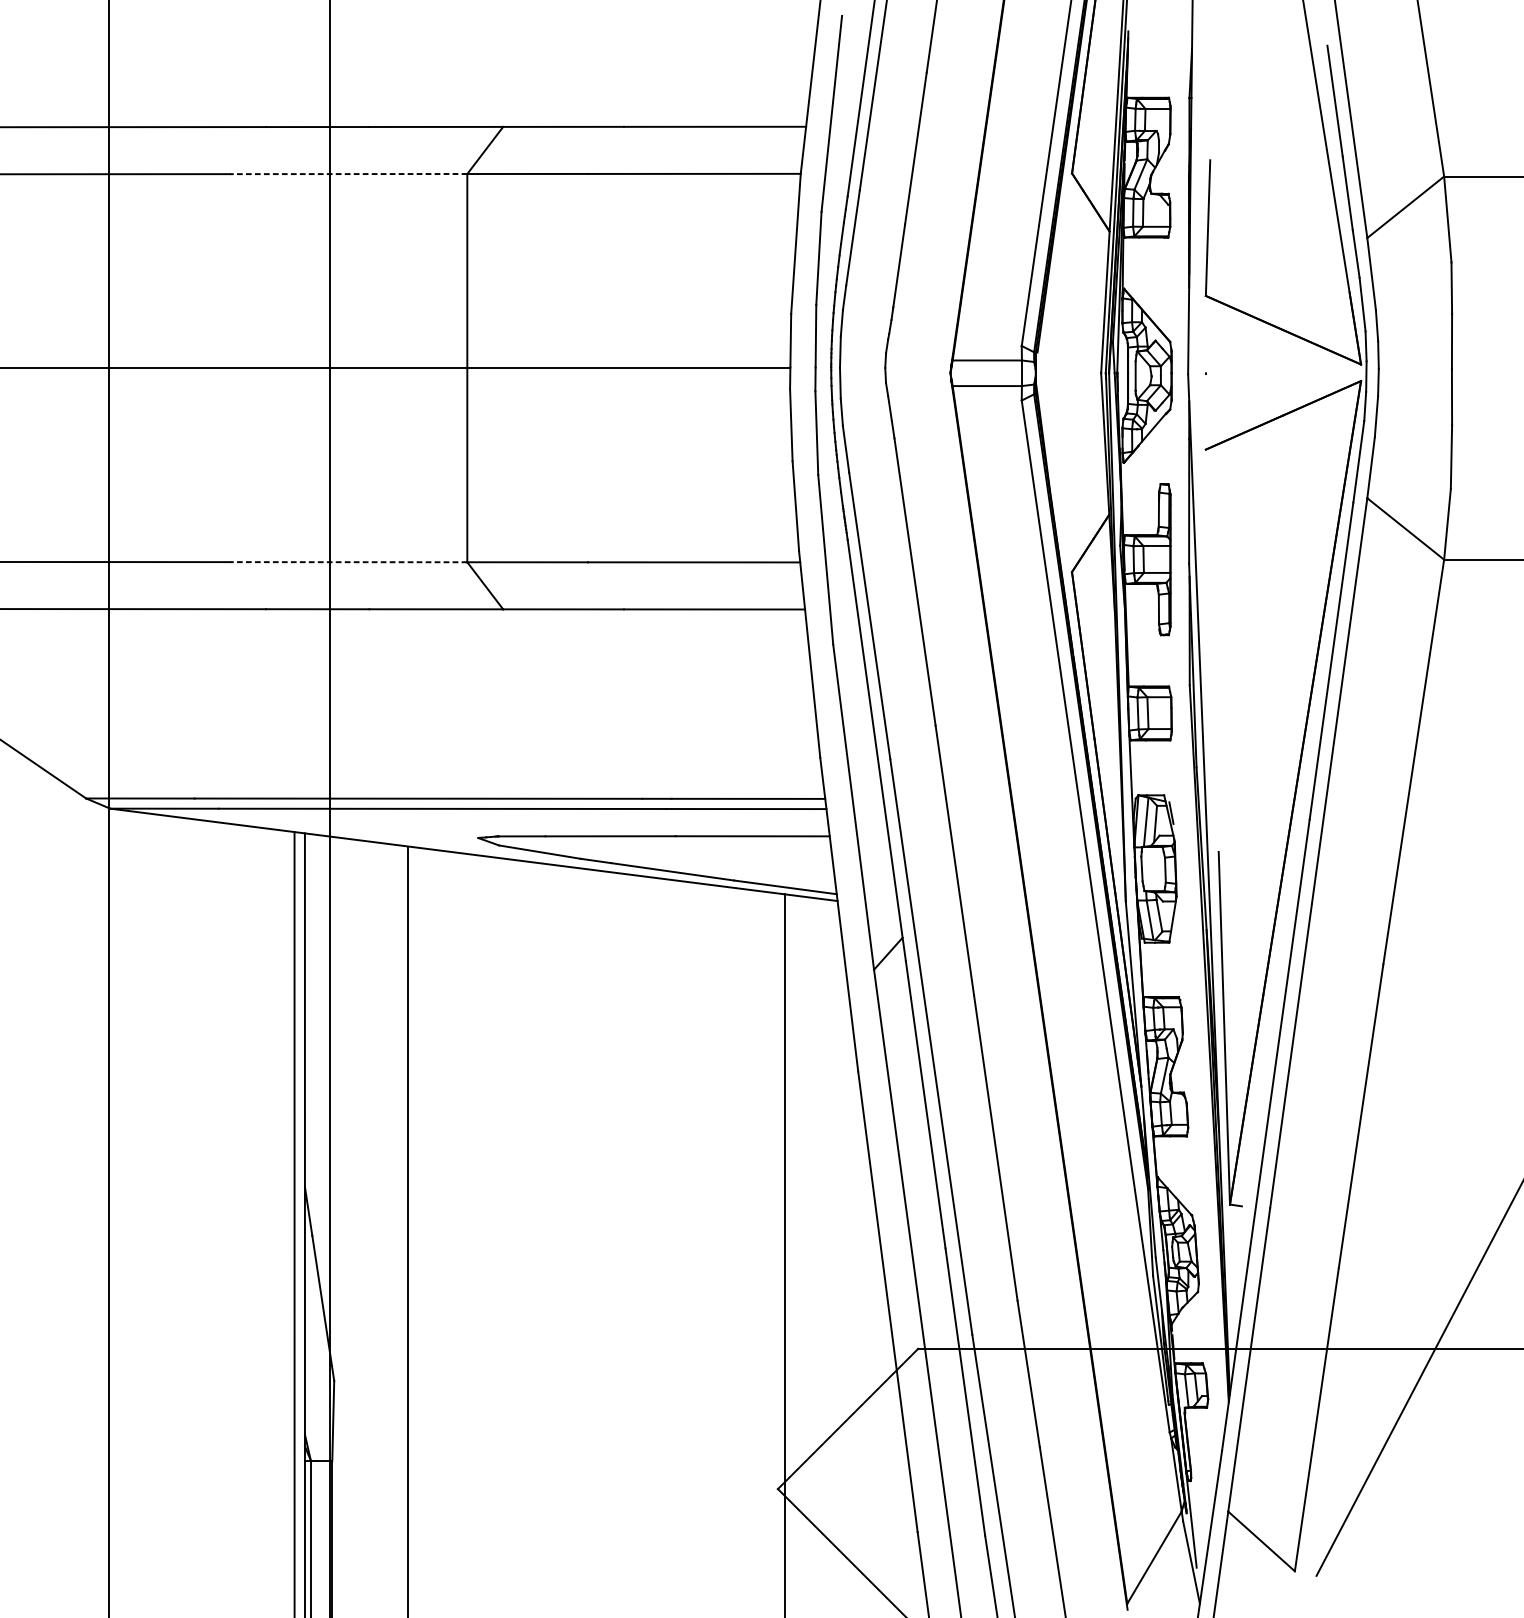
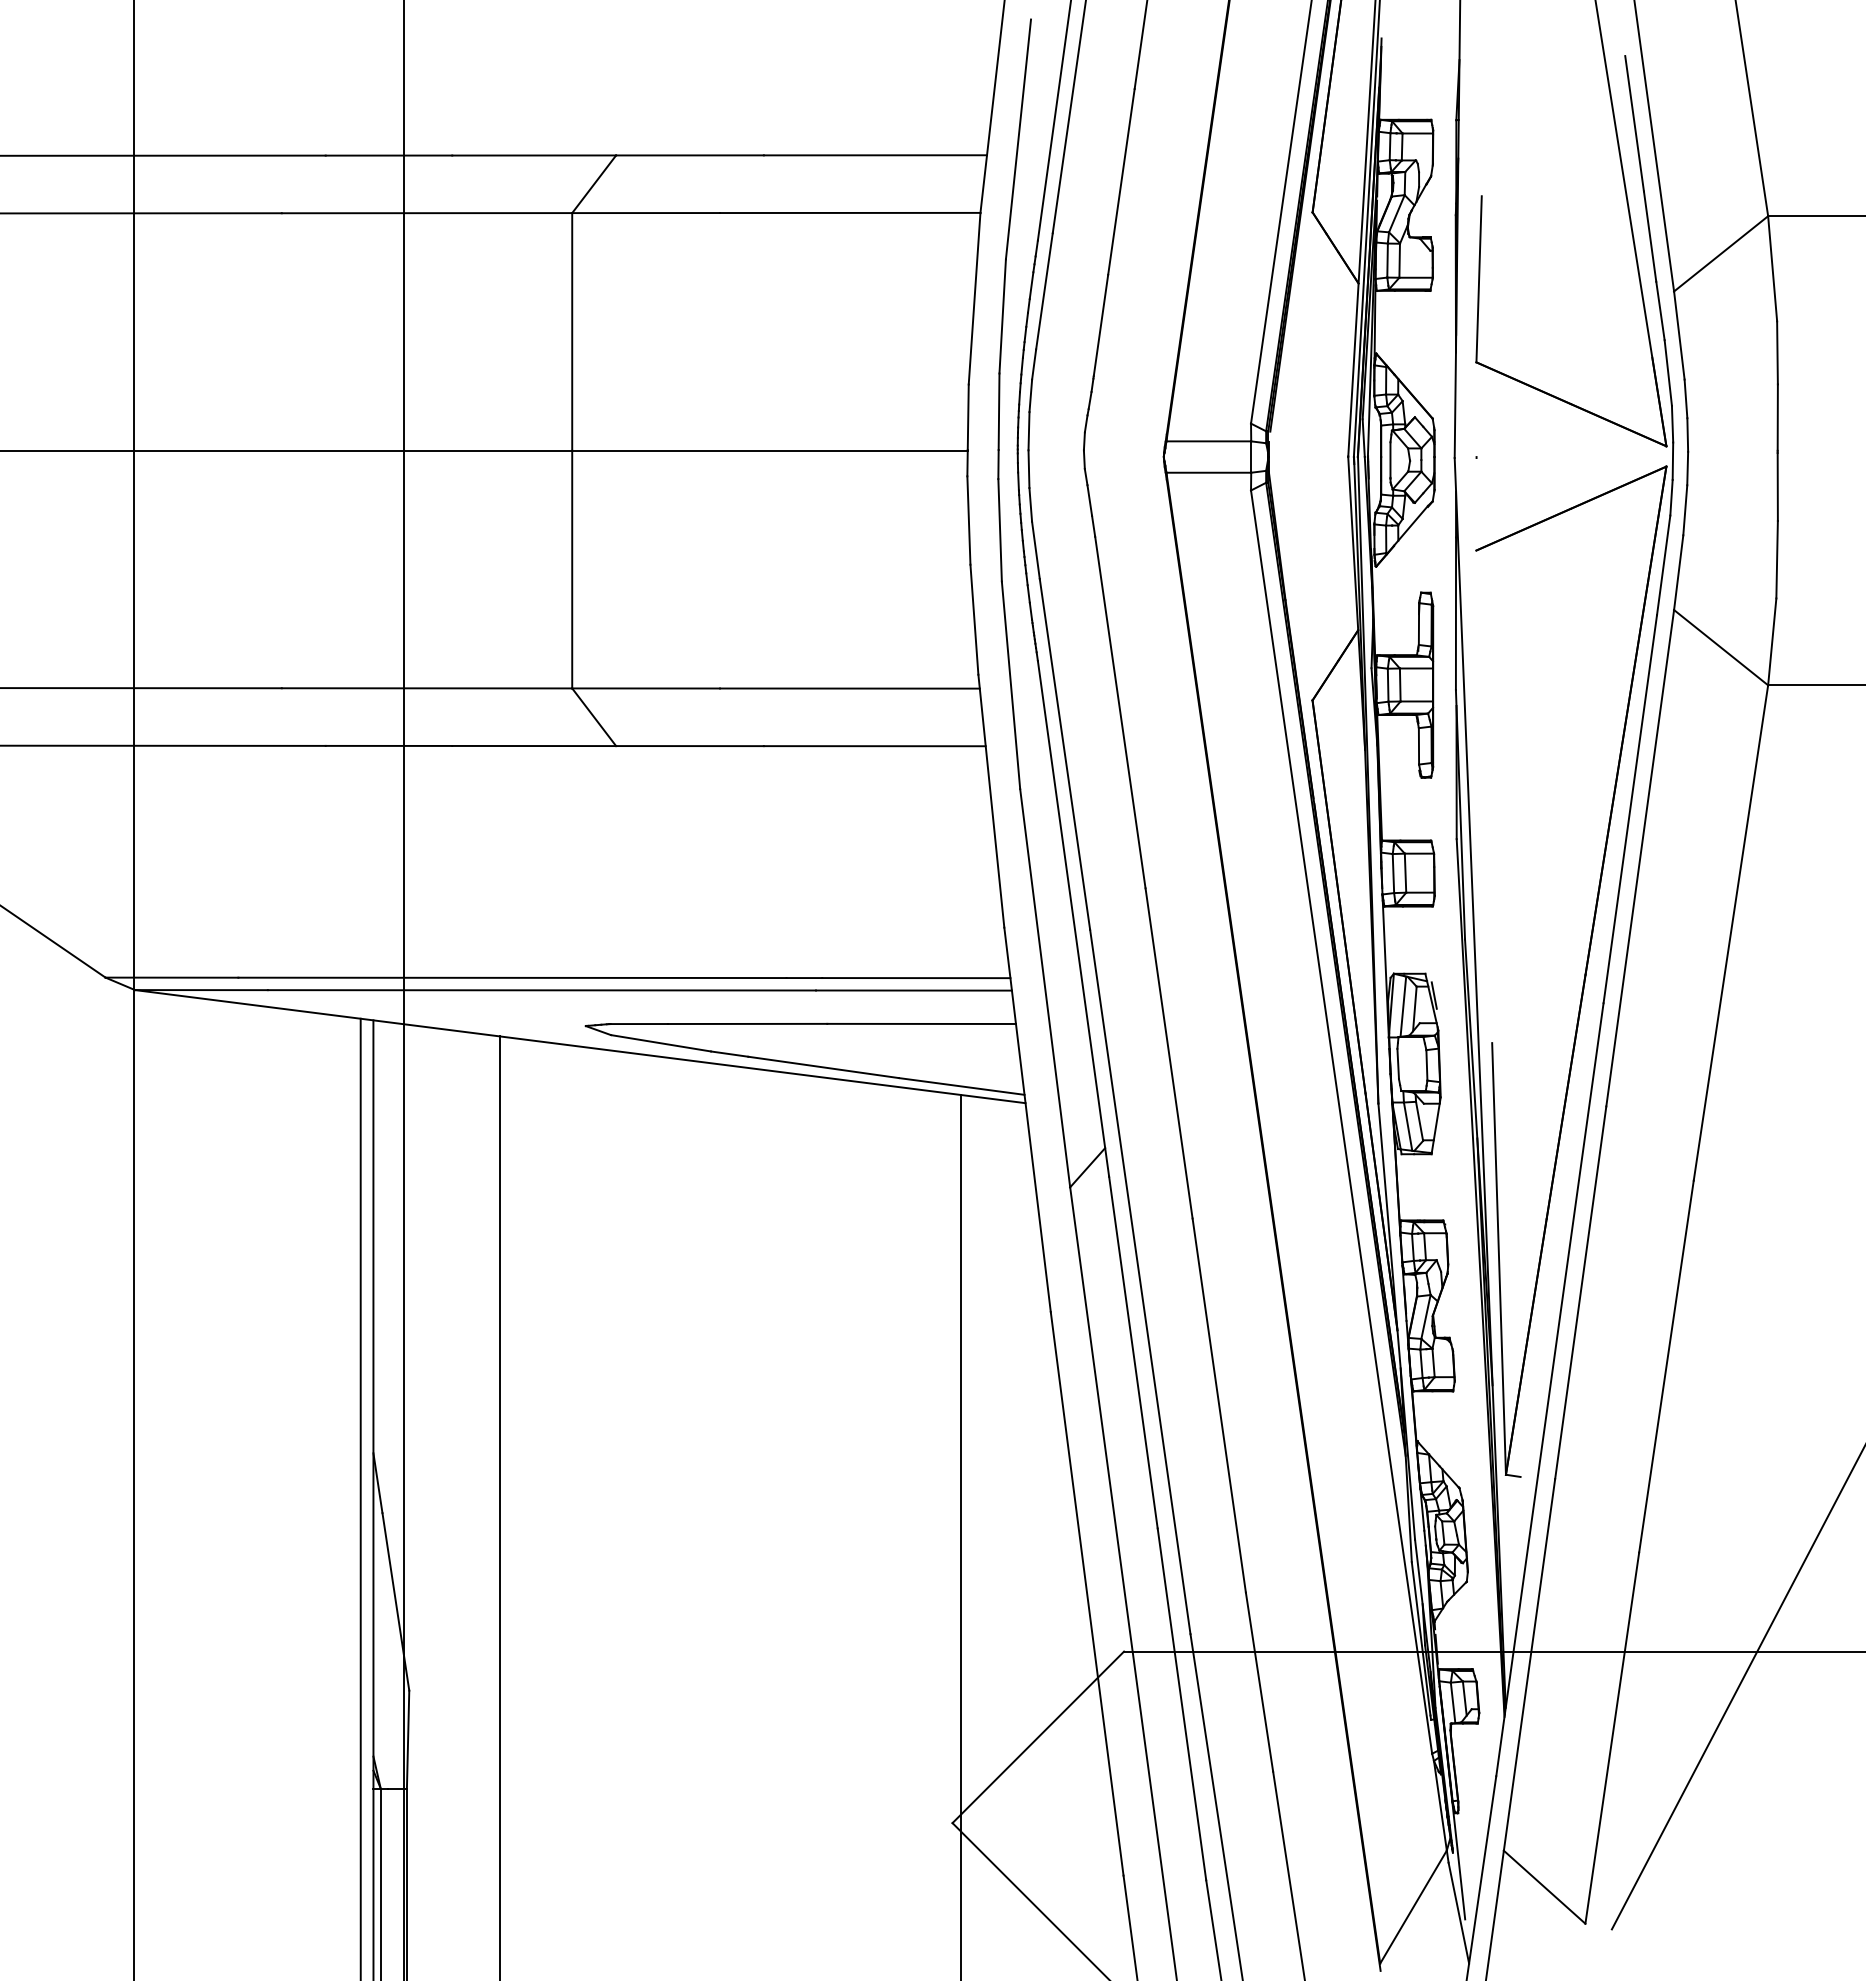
line: (348, 174) -> (426, 213), dashed -> solid
line: (348, 562) -> (426, 688), dashed -> solid

